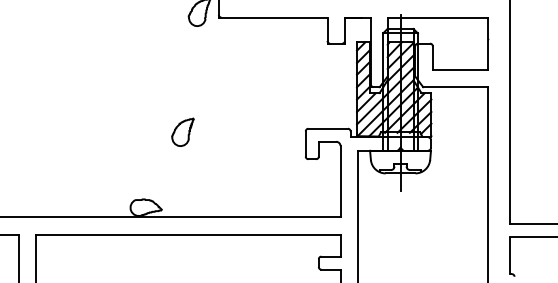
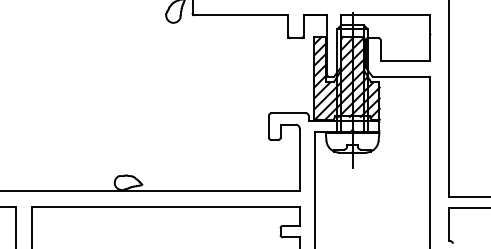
part: (182, 131) -> (160, 115), removed

